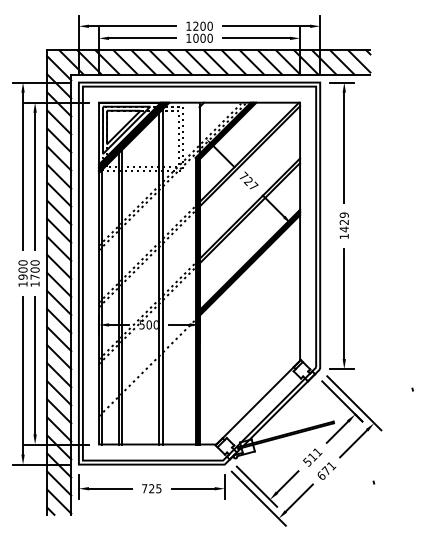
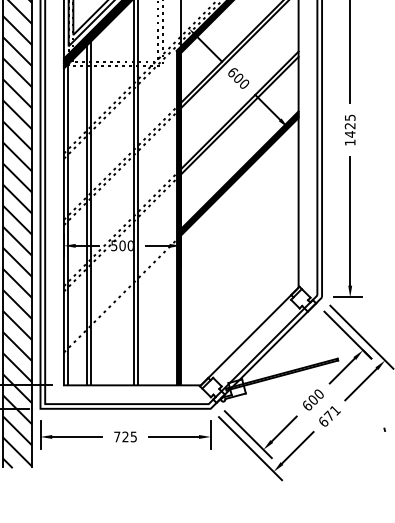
text: (248, 180) -> (238, 77), 727 -> 600
text: (343, 214) -> (349, 116), 1429 -> 1425
text: (312, 457) -> (313, 400), 511 -> 600

